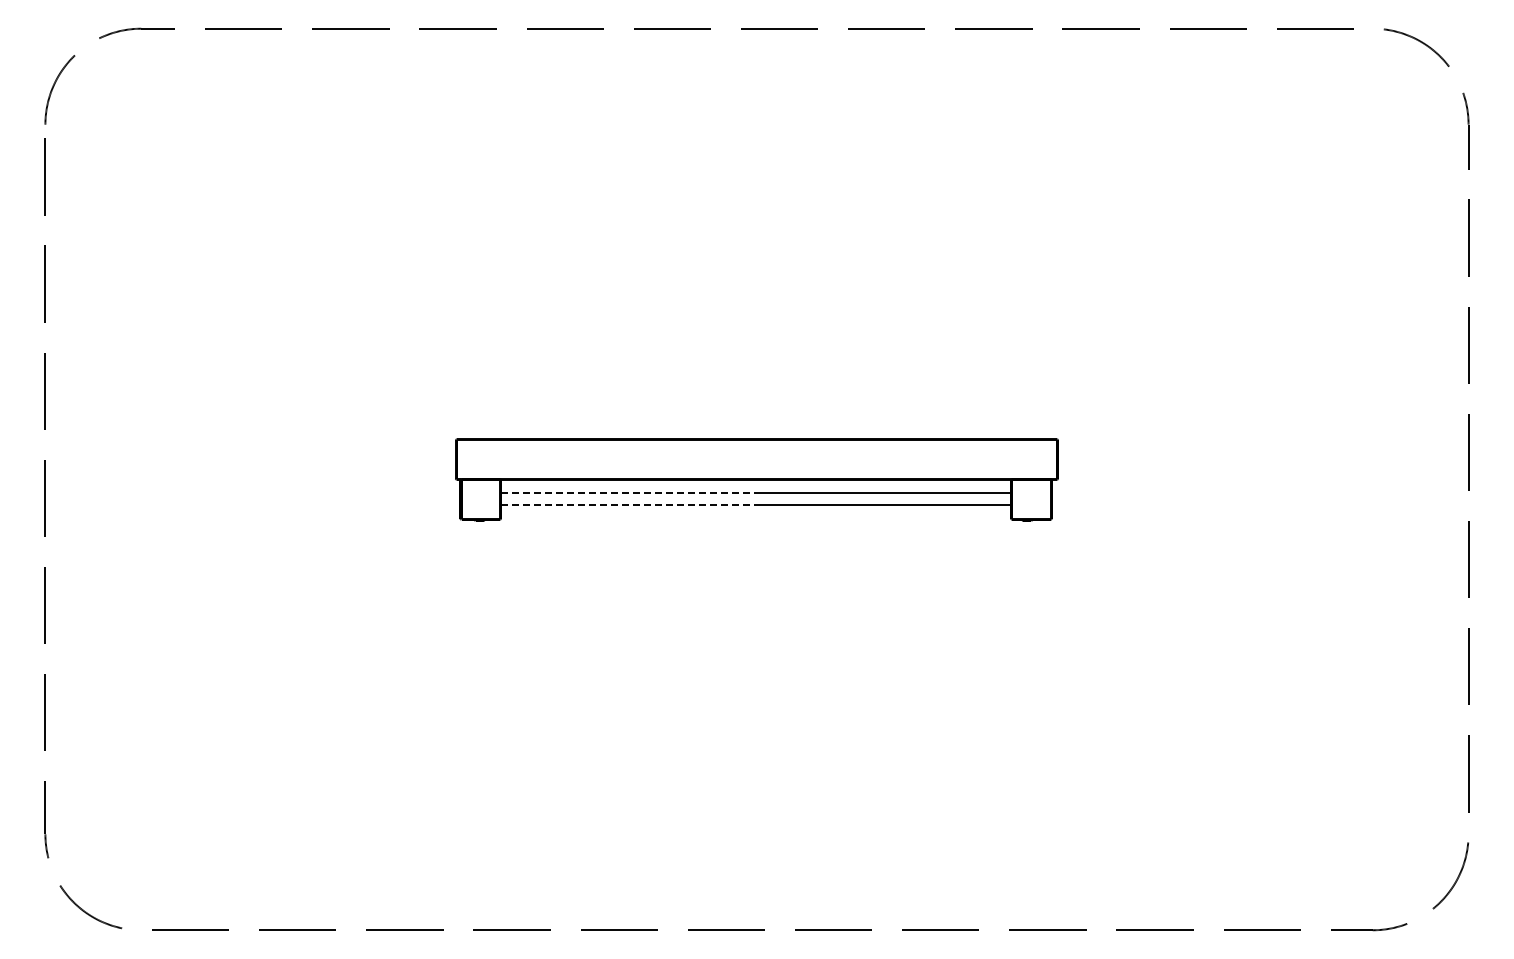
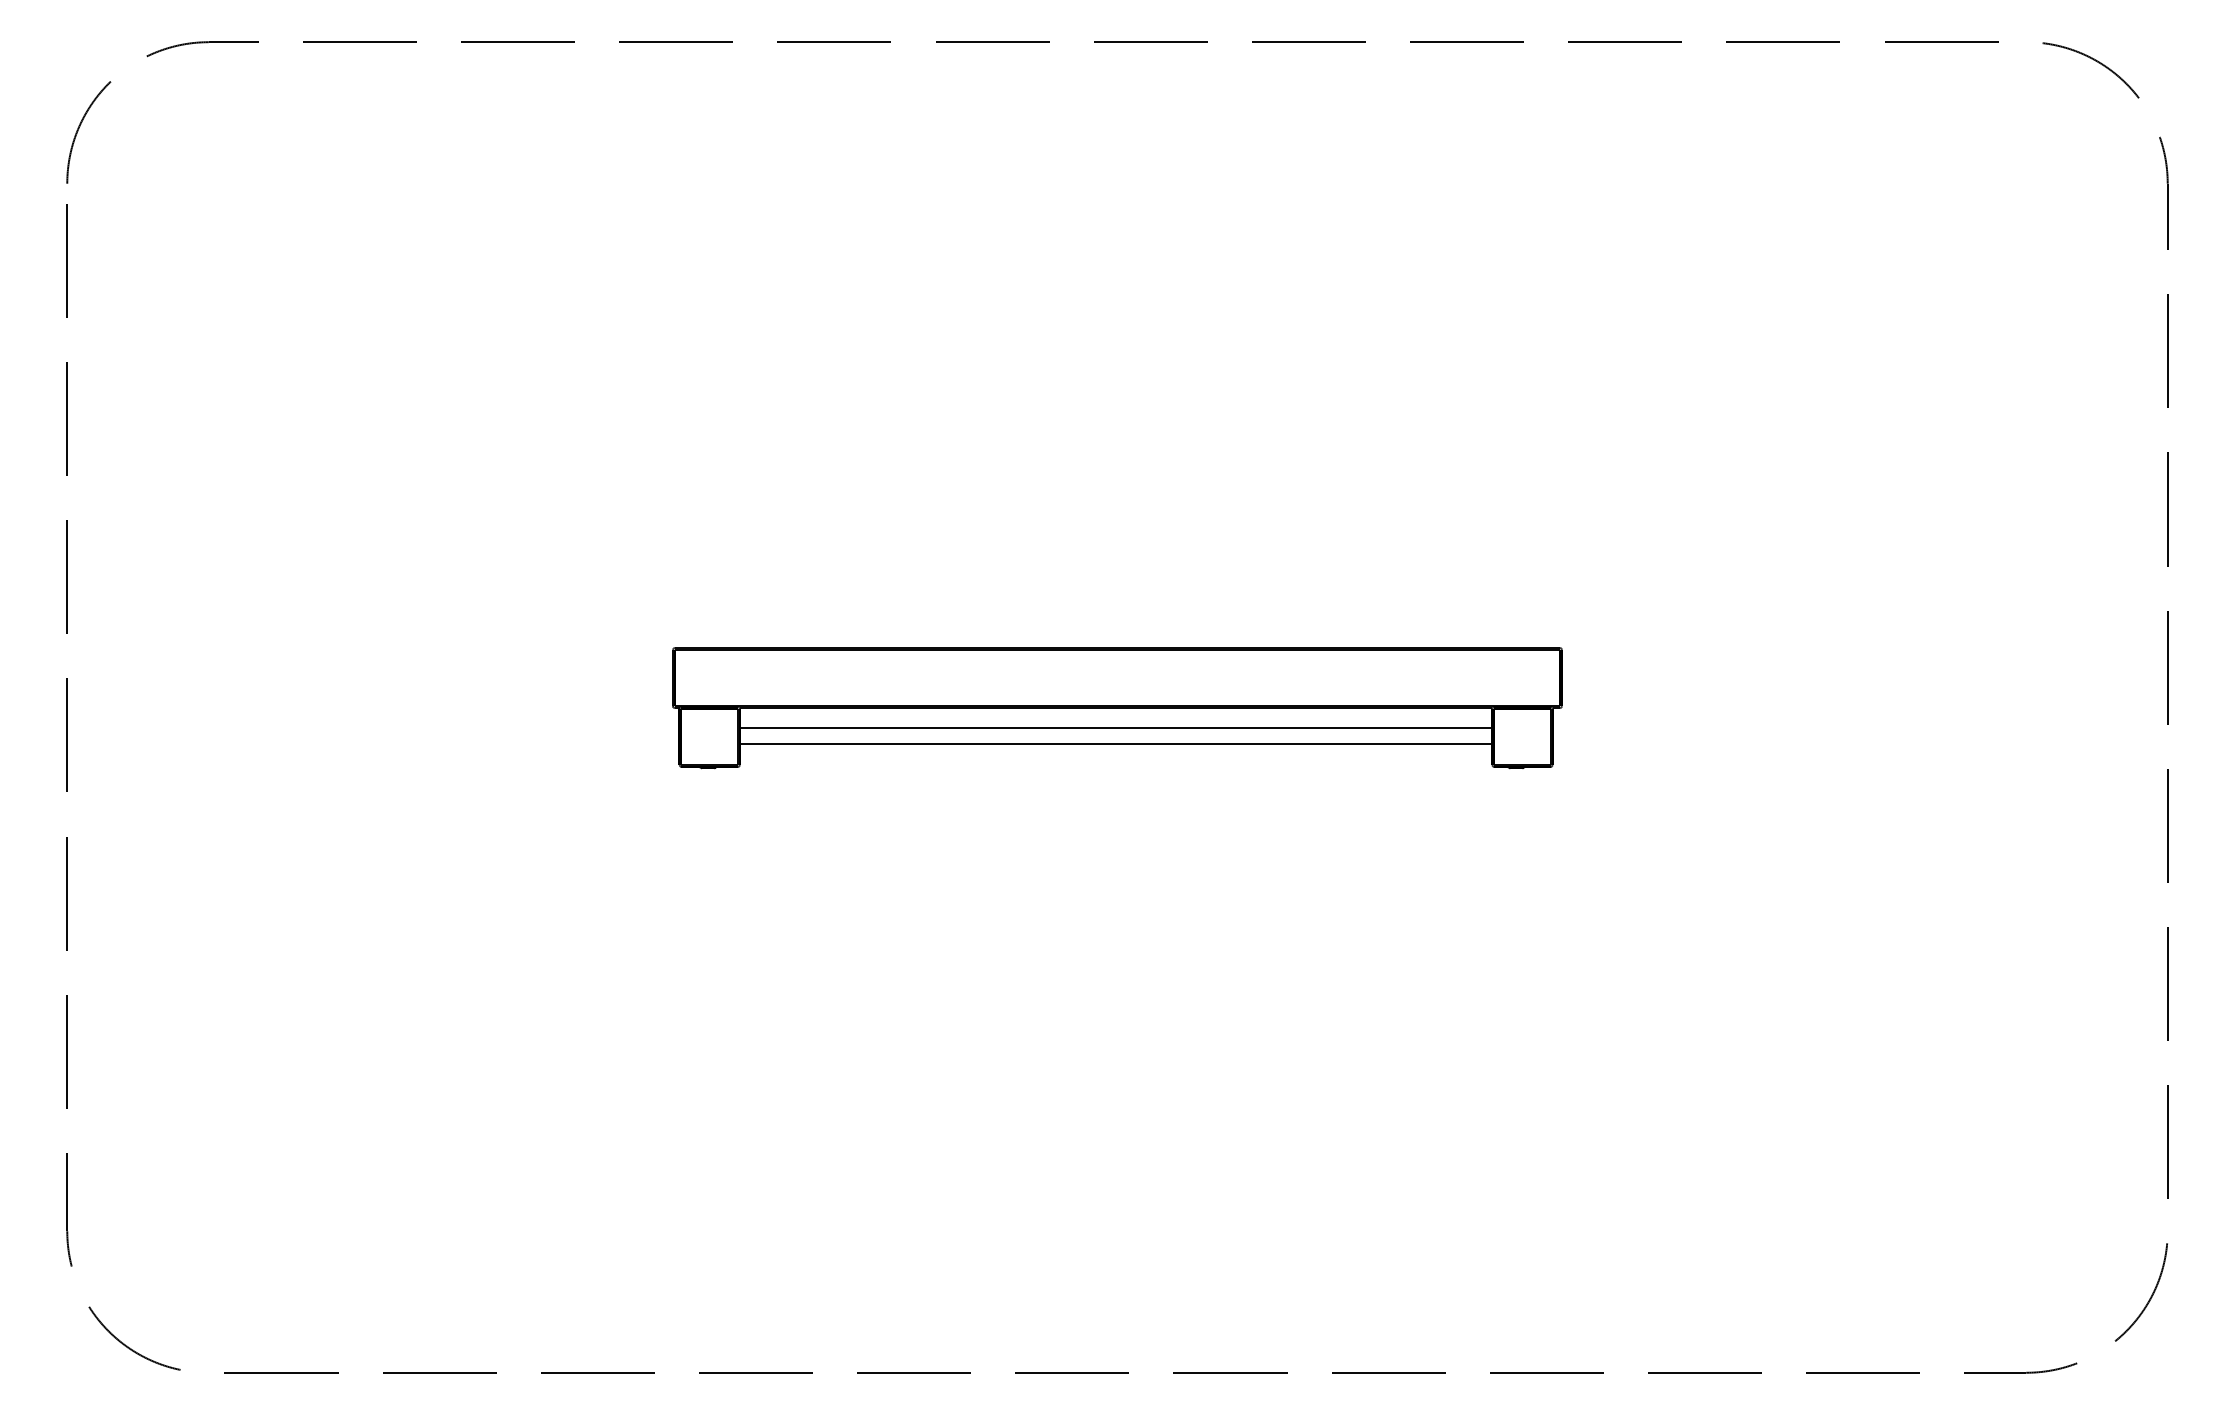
line: (627, 493) -> (926, 728), dashed -> solid
line: (627, 504) -> (926, 744), dashed -> solid

